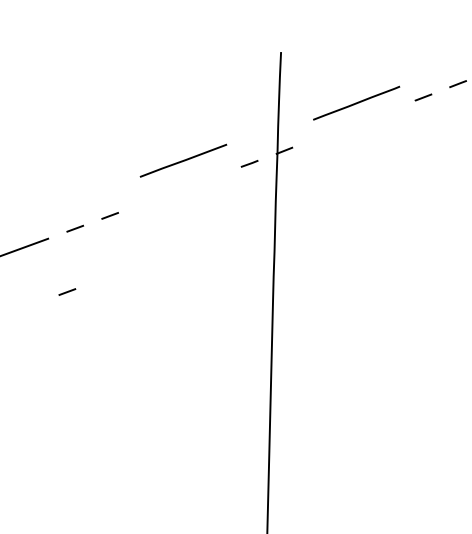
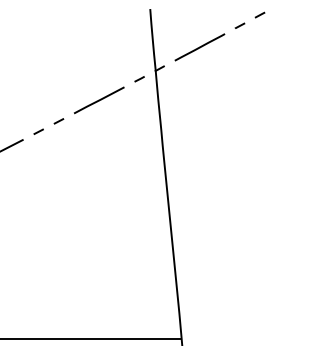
line: (355, 103) -> (199, 47), moved
line: (183, 161) -> (99, 100), moved
line: (67, 291) -> (38, 170), removed

